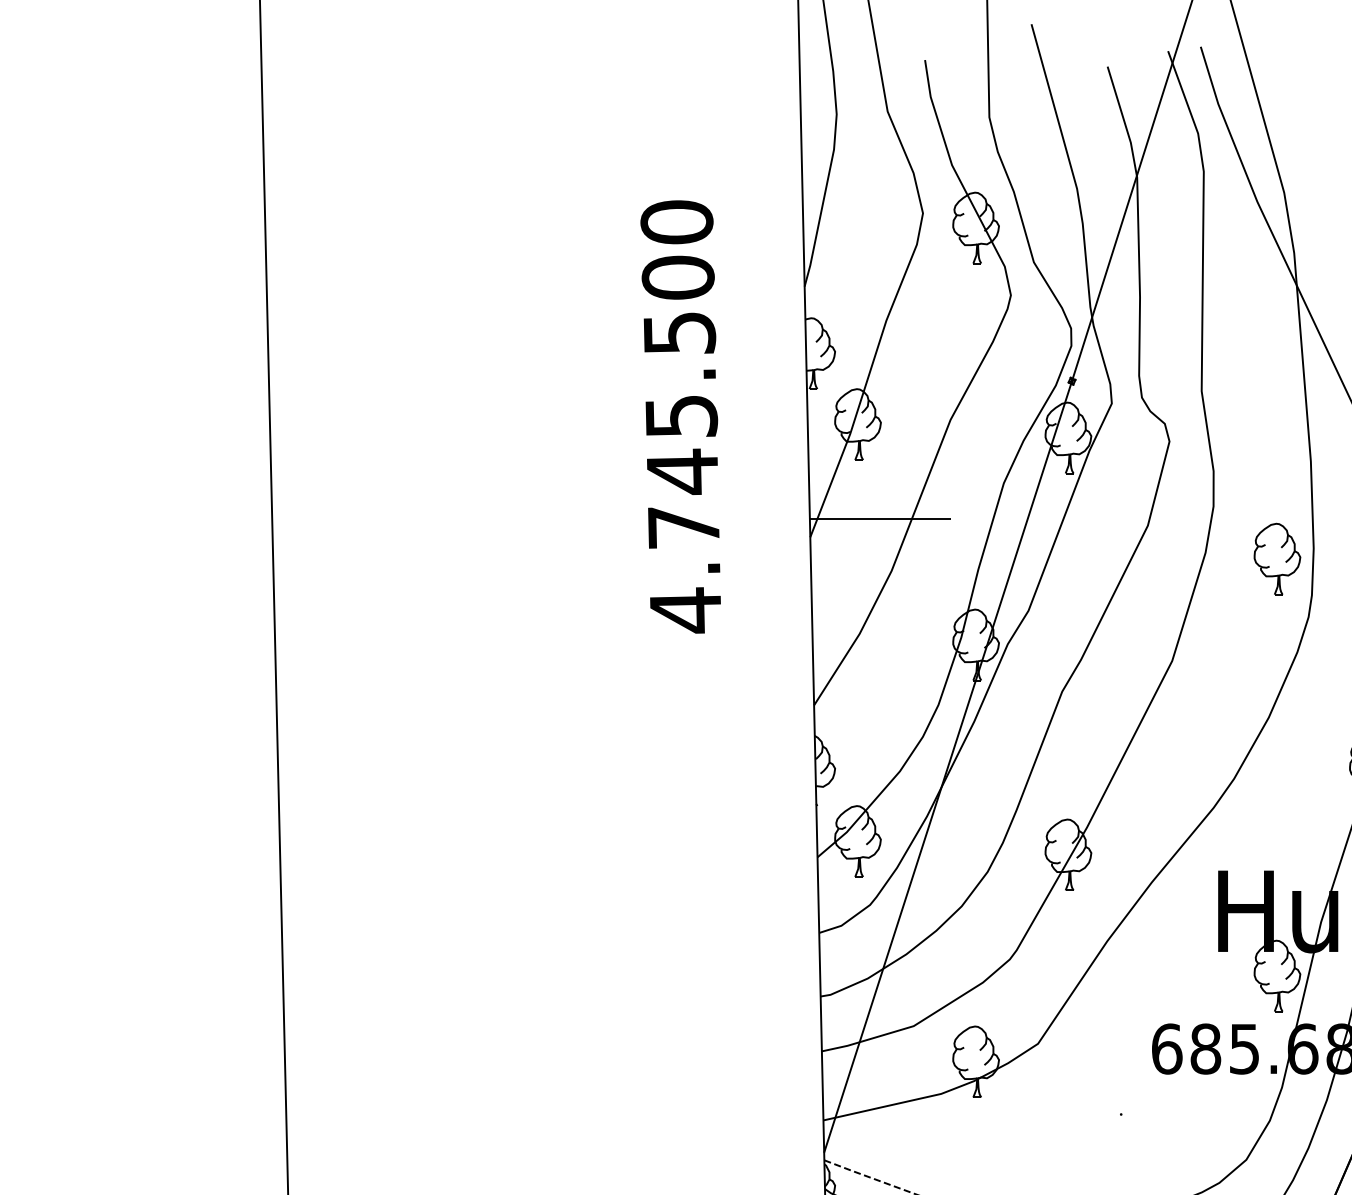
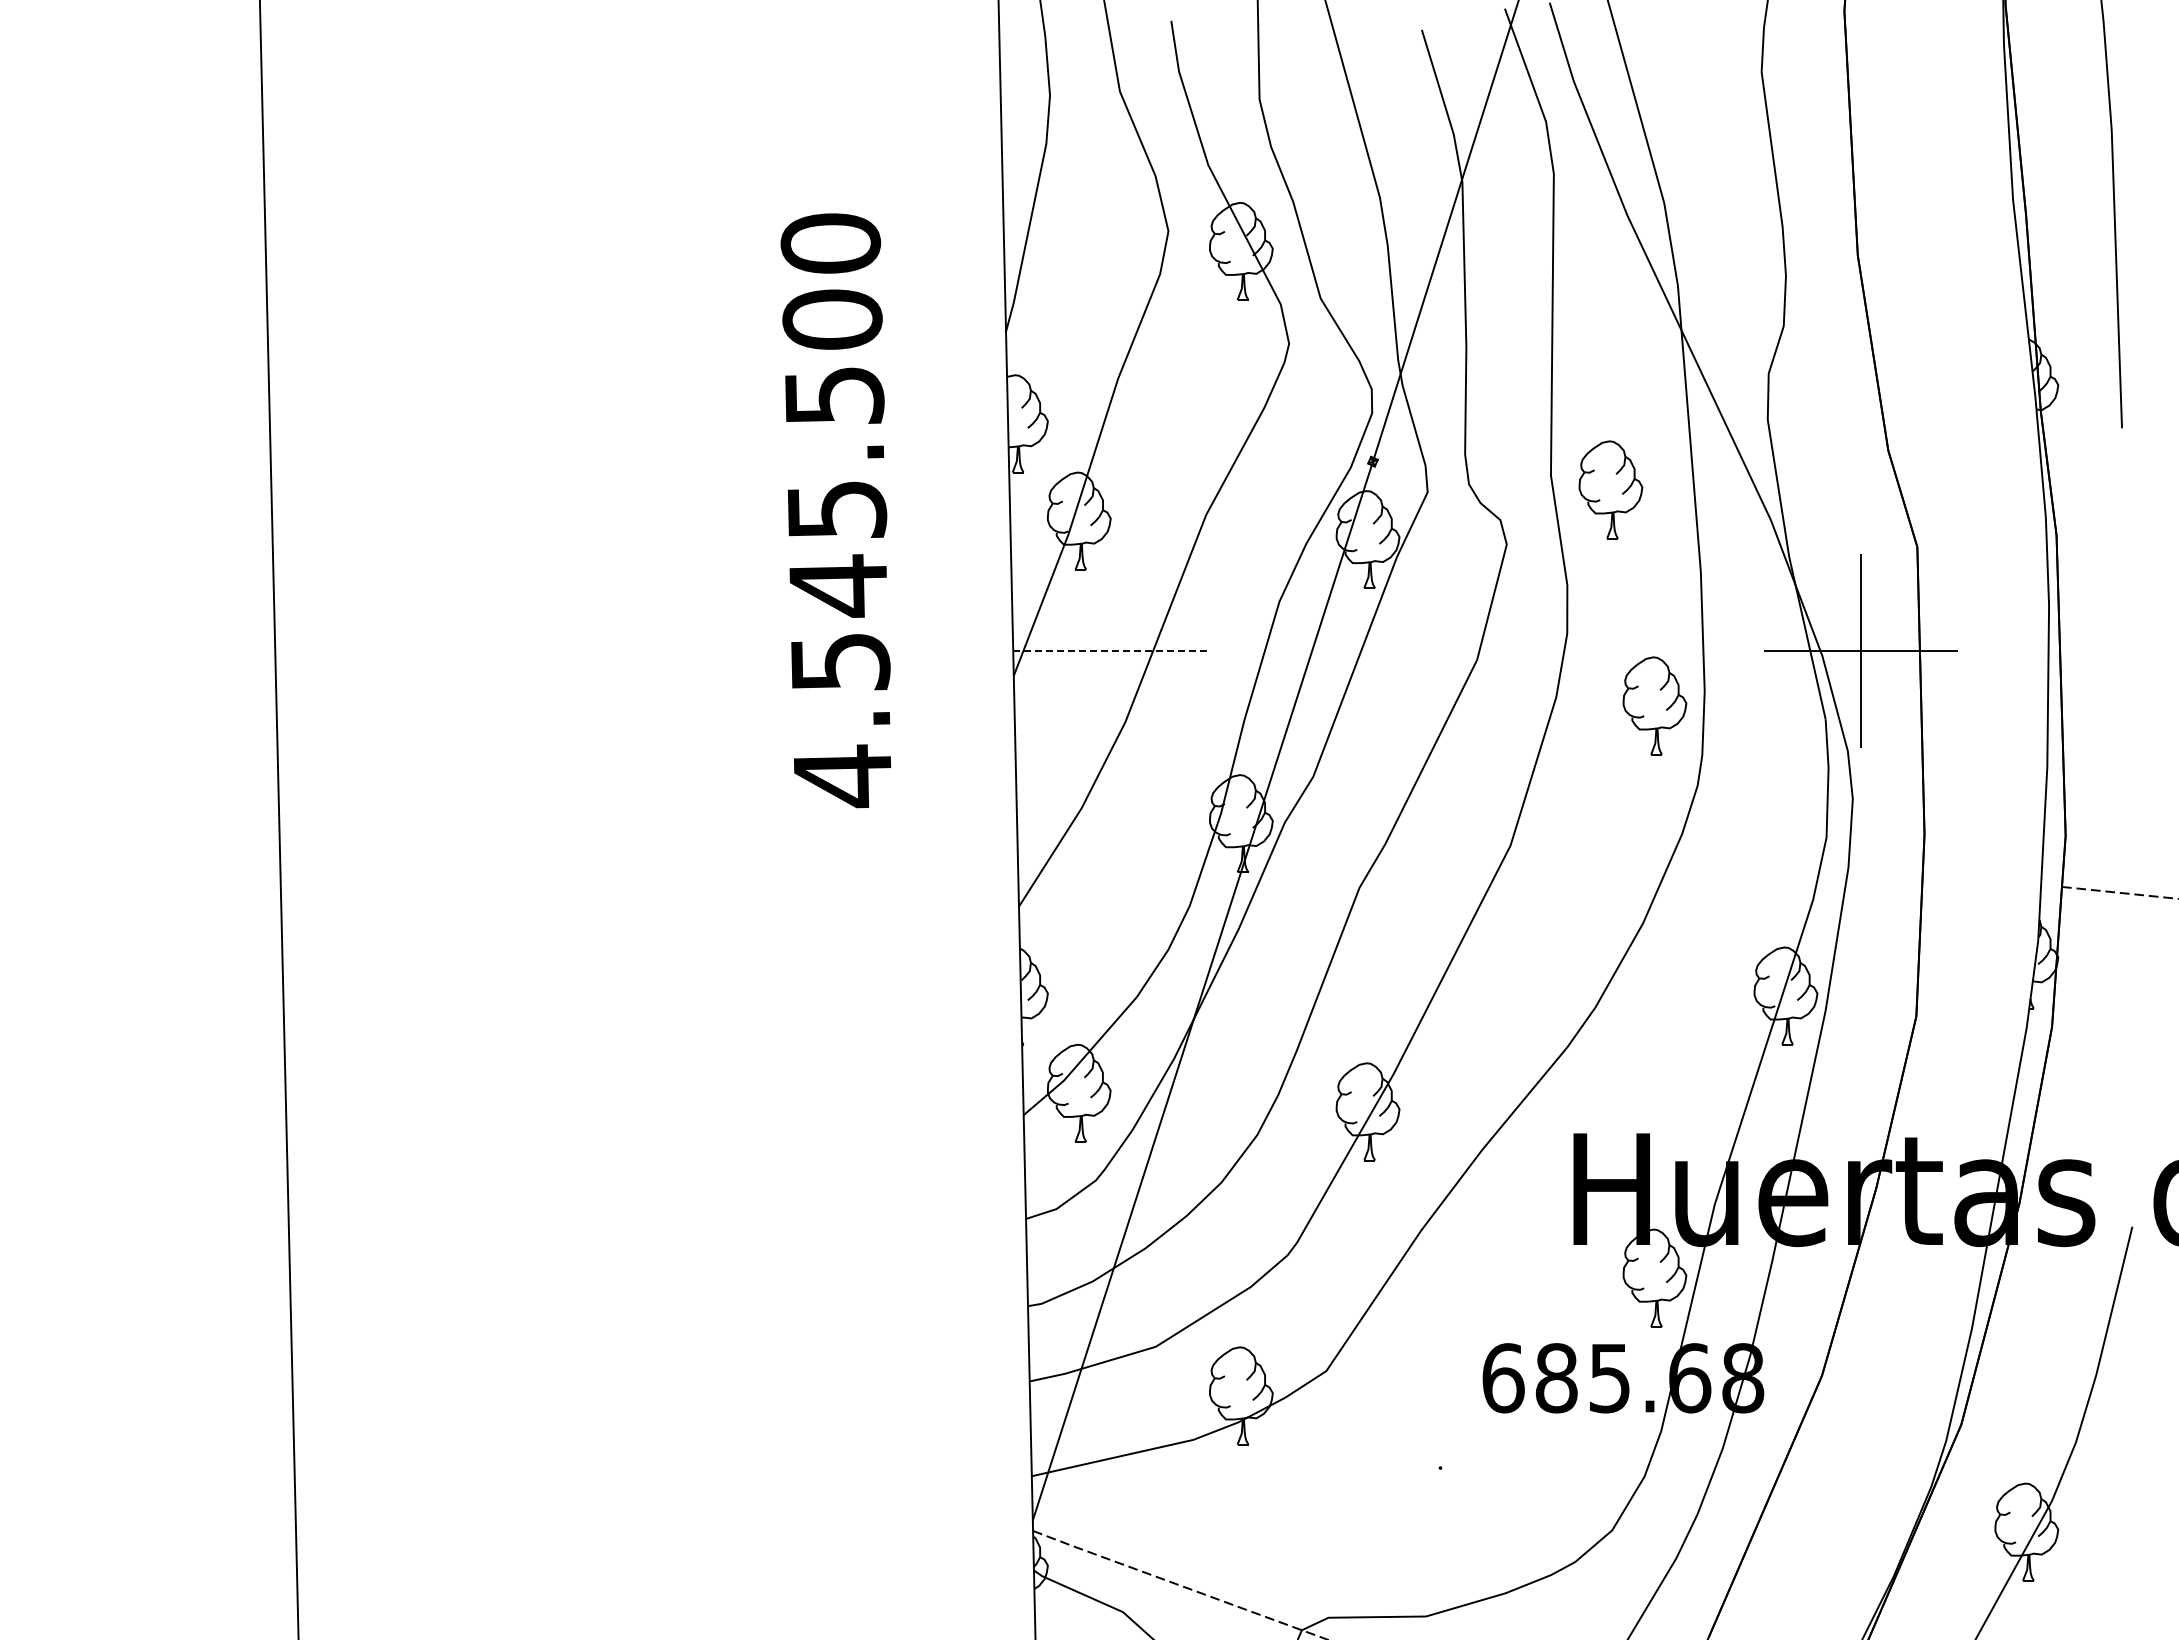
part: (1245, 401) -> (1610, 489), added
line: (880, 518) -> (1110, 650), solid -> dashed
text: (684, 527) -> (840, 662), 4.745.500 -> 4.545.500

